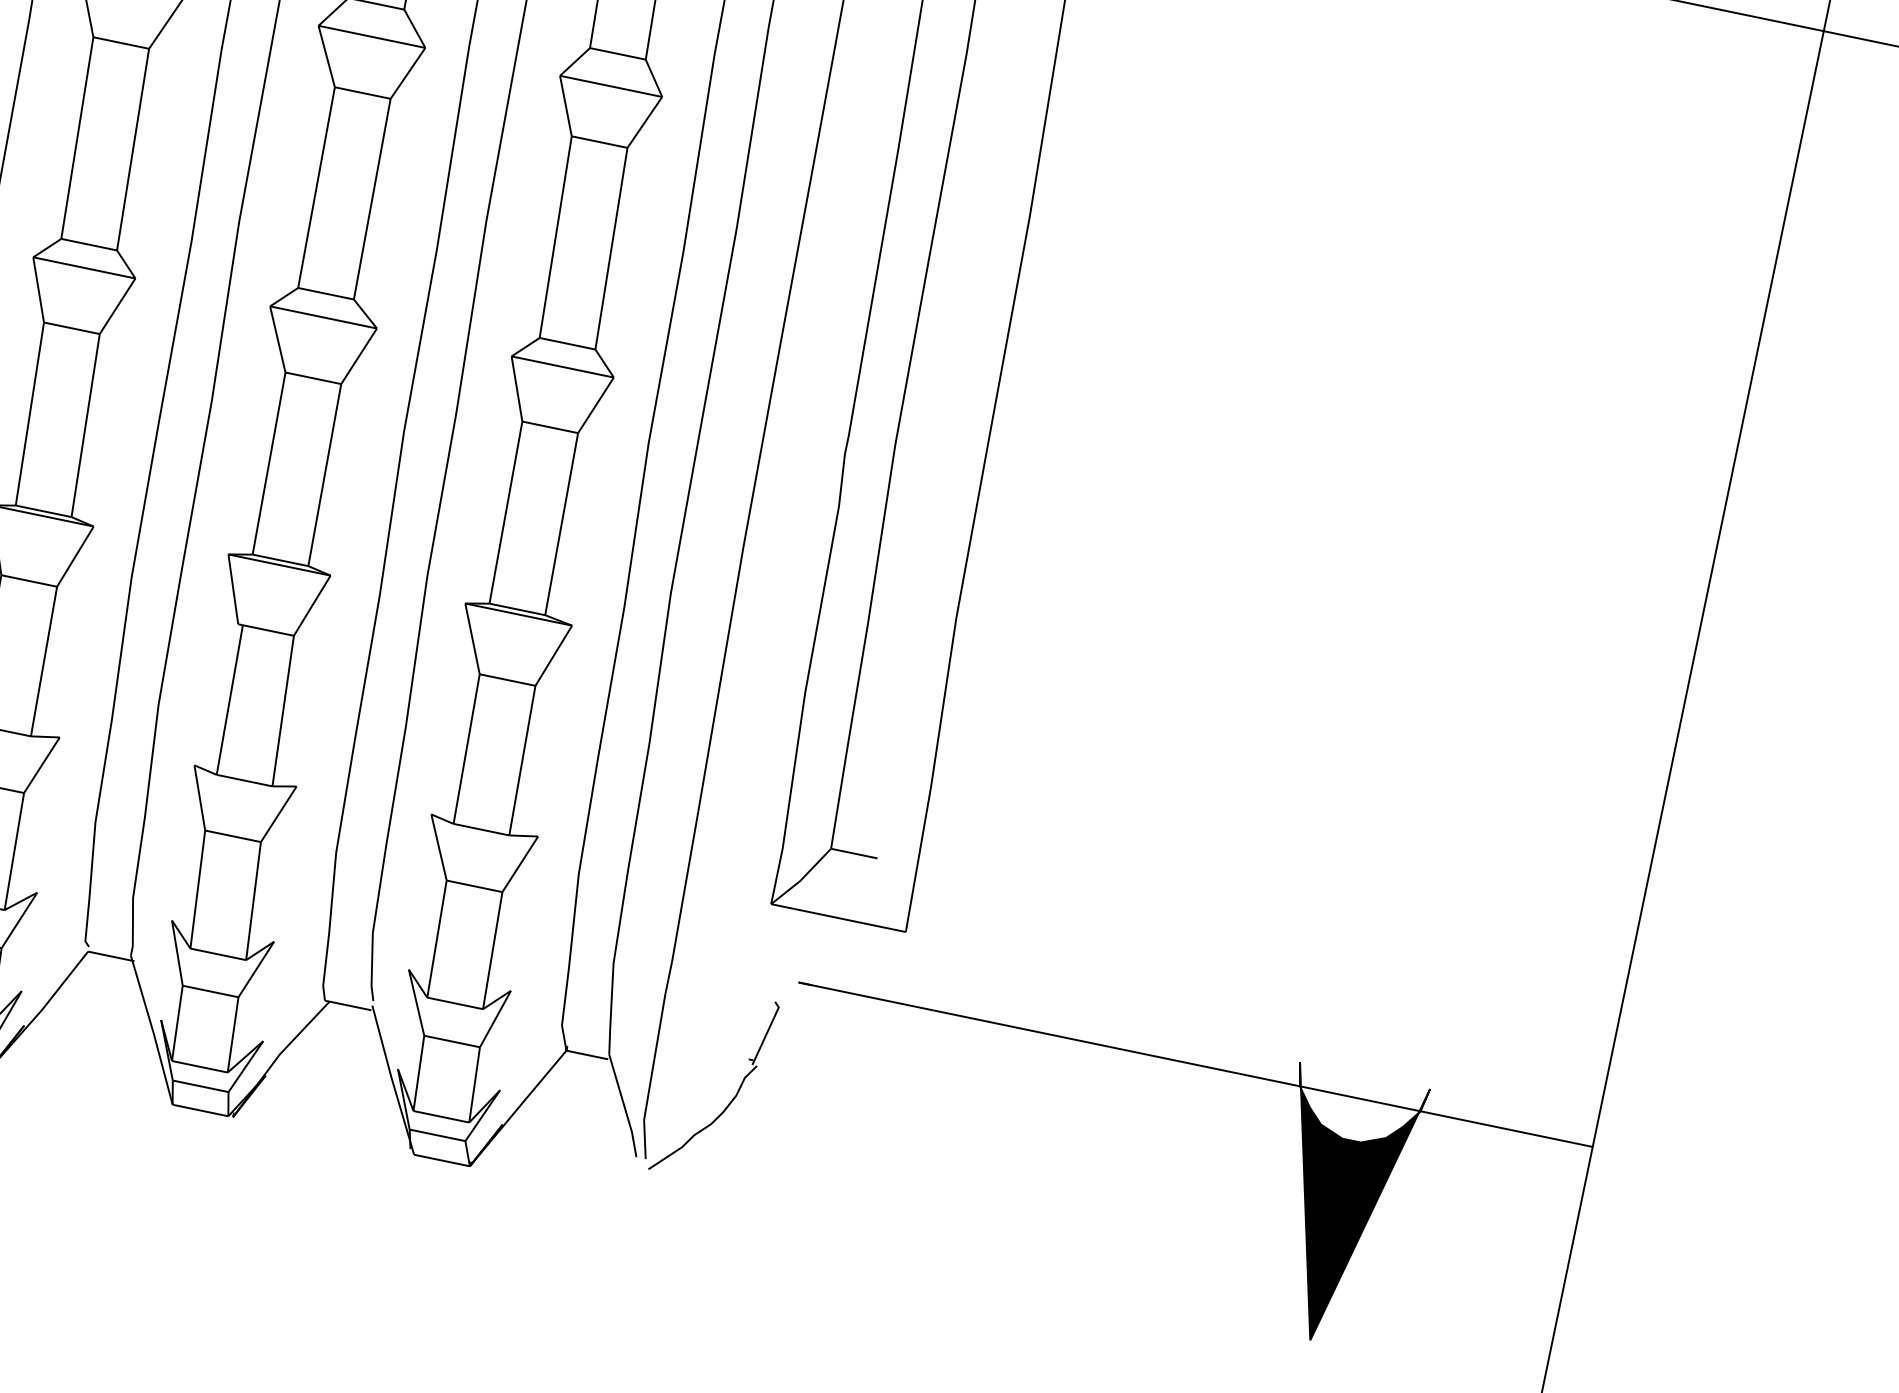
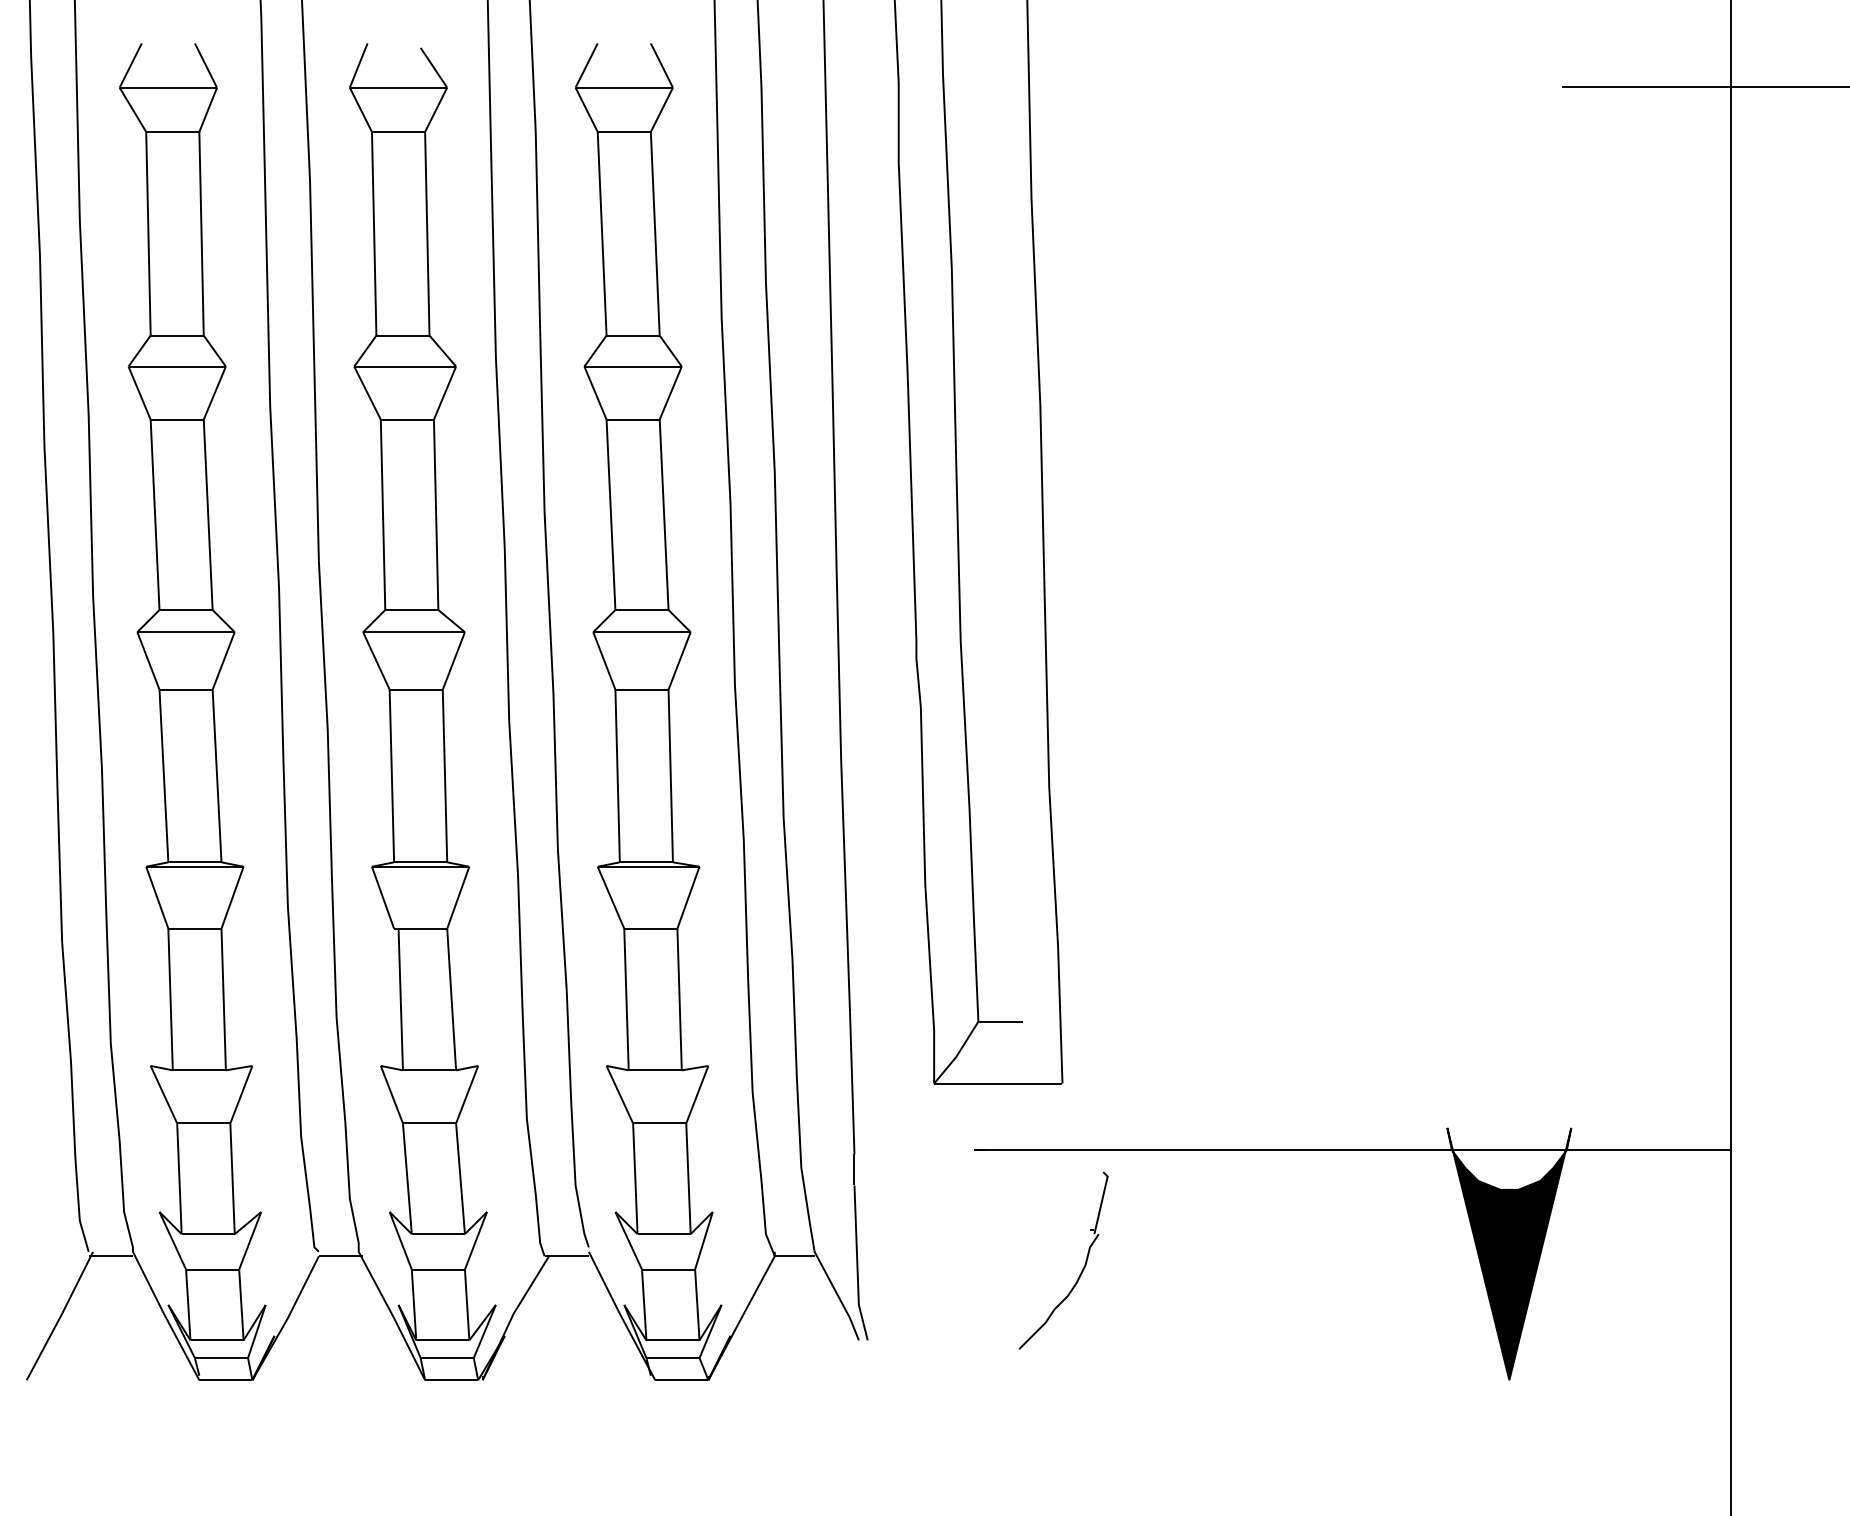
part: (730, 1100) -> (1081, 1270), moved

